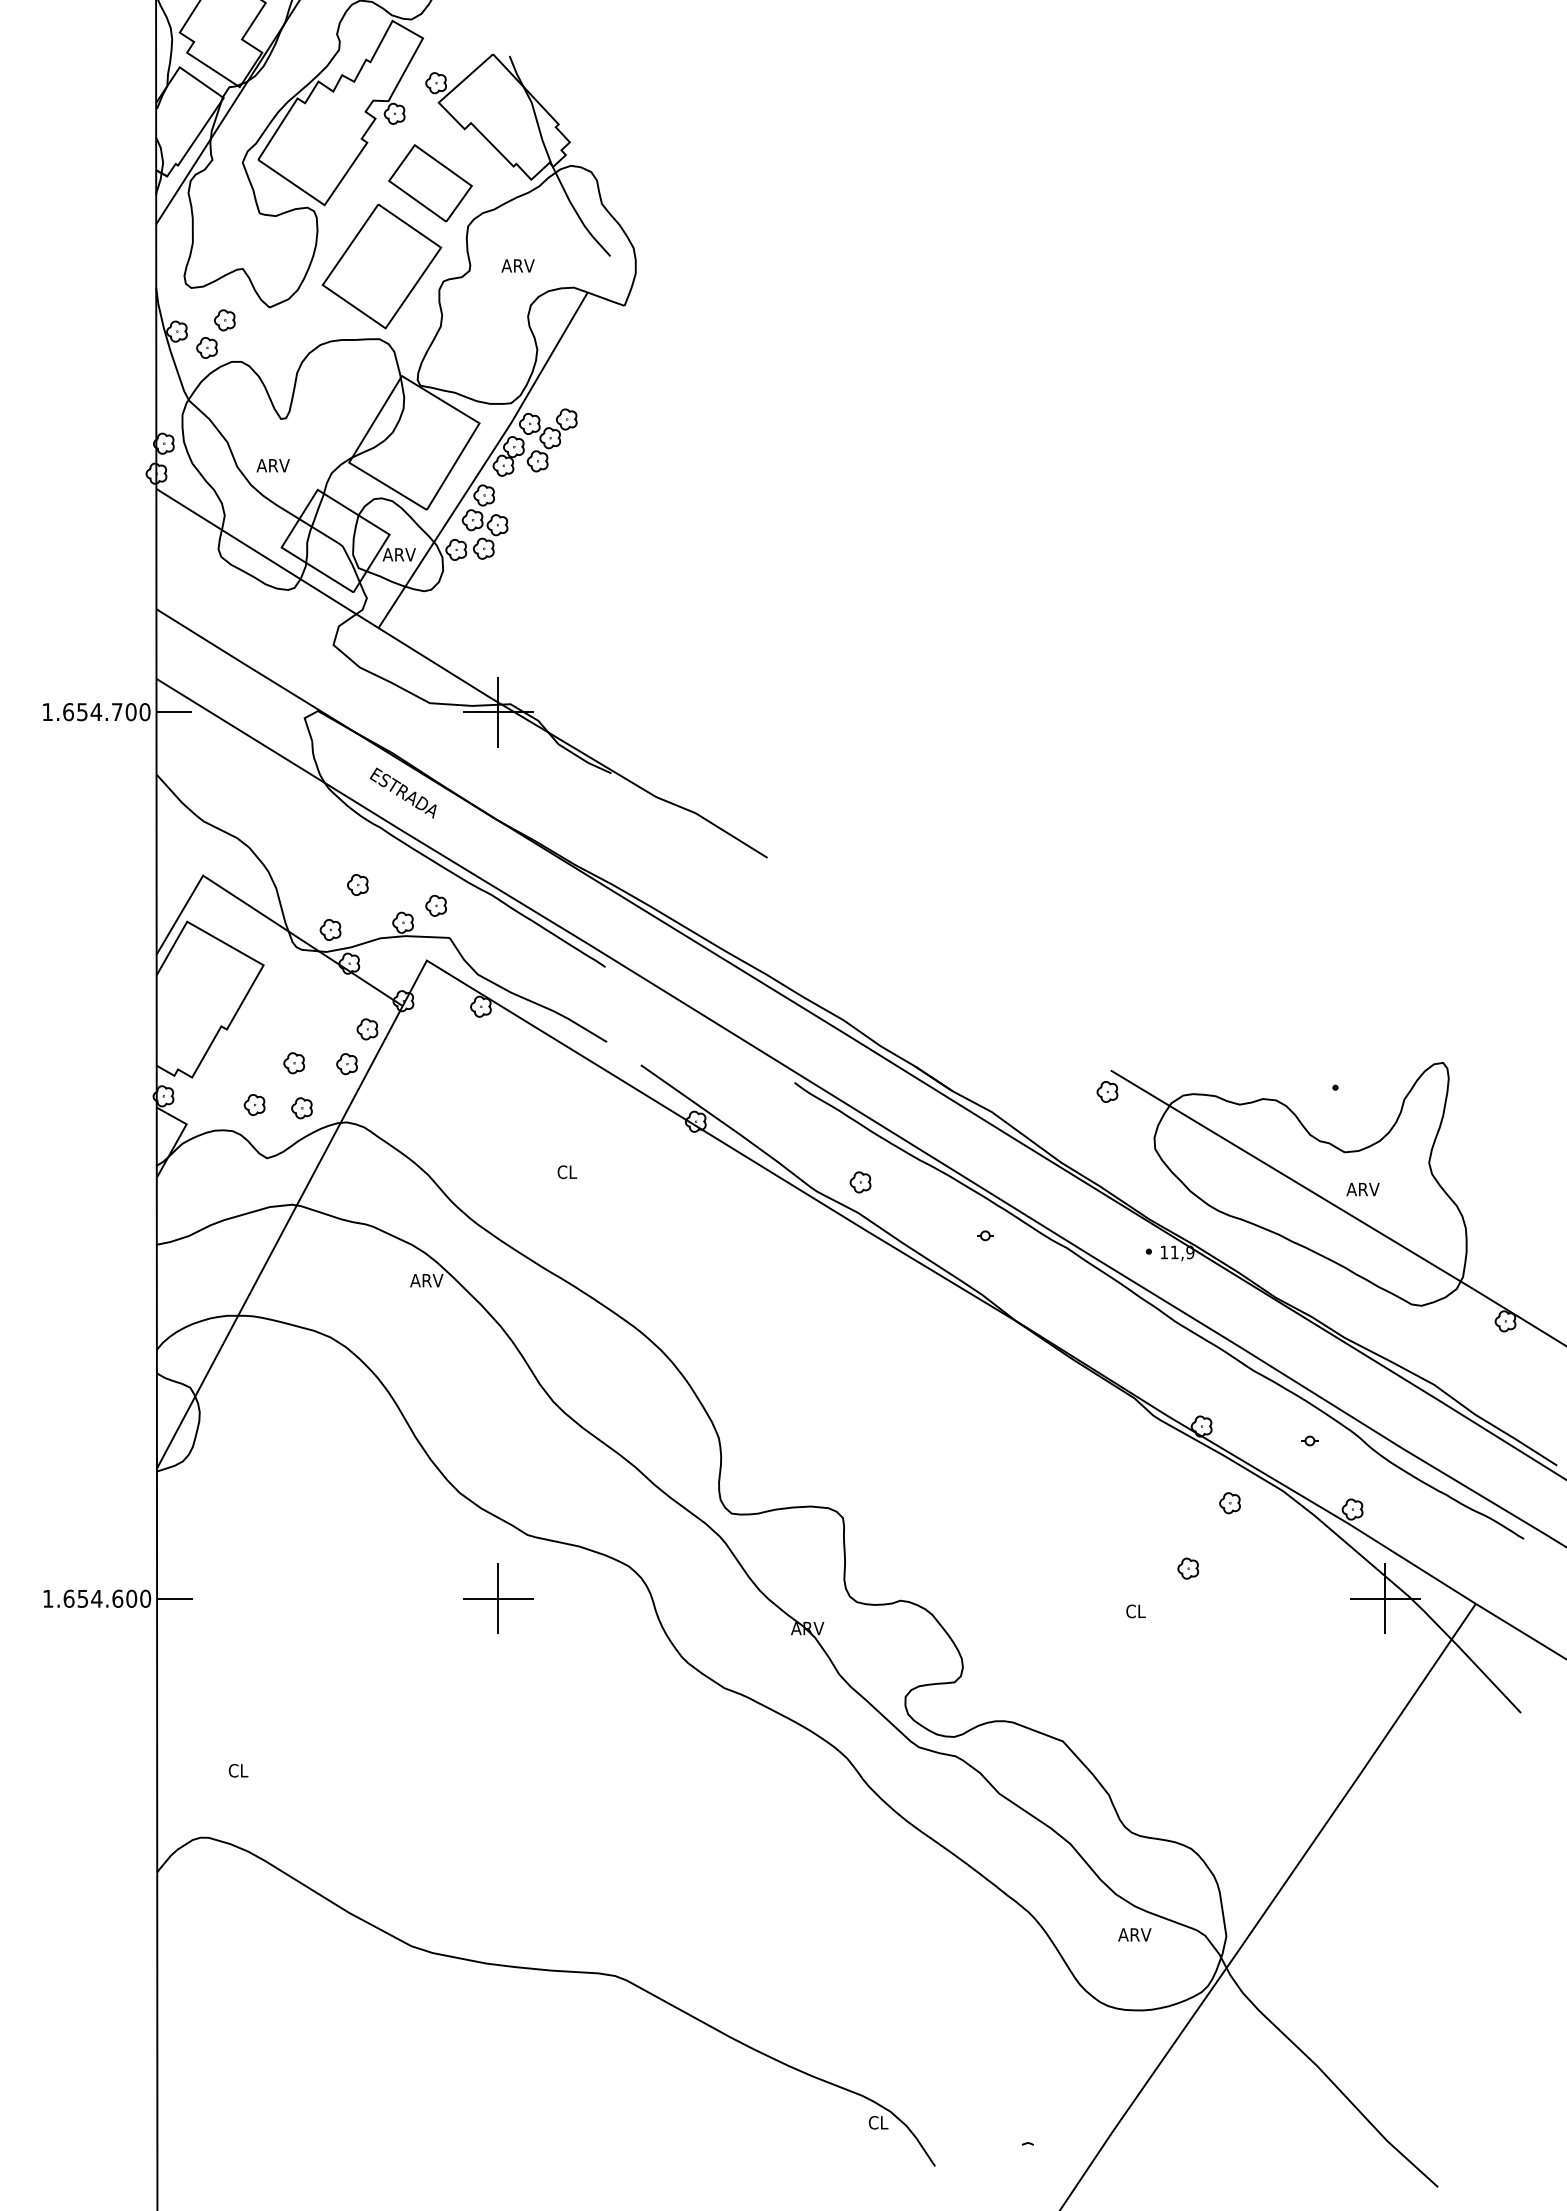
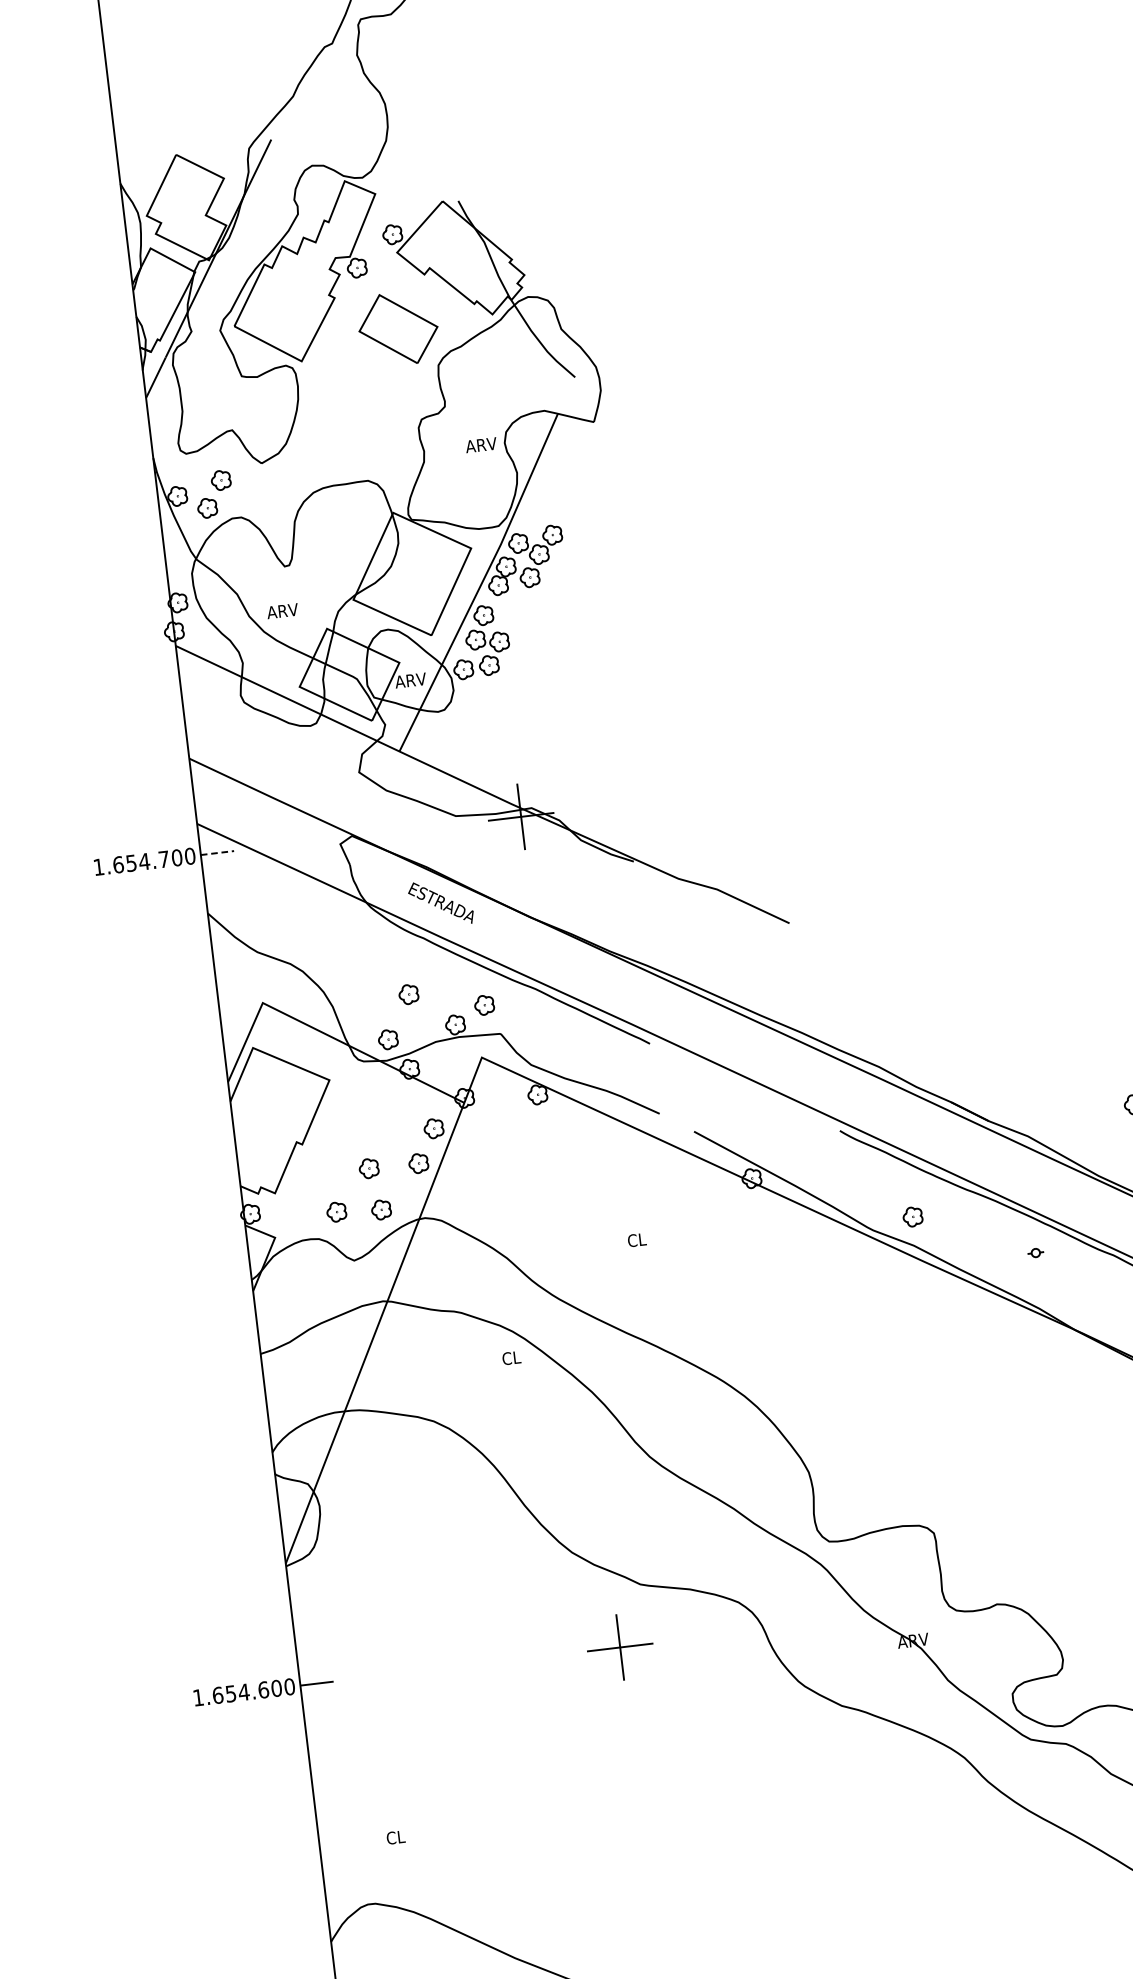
text: (517, 265) -> (480, 444), moved
part: (381, 266) -> (361, 412), removed
line: (174, 712) -> (217, 853), solid -> dashed
text: (426, 1280) -> (517, 1357), ARV -> CL

